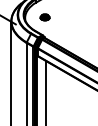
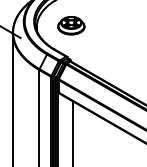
part: (44, 17) -> (70, 25), size x1.67

